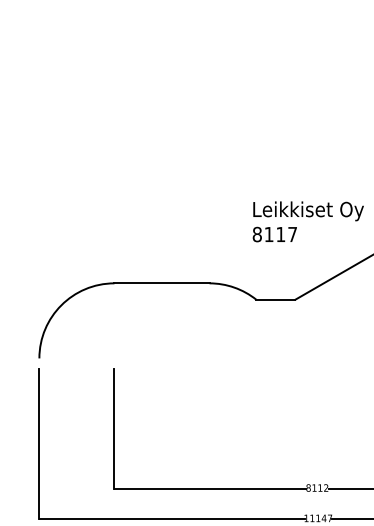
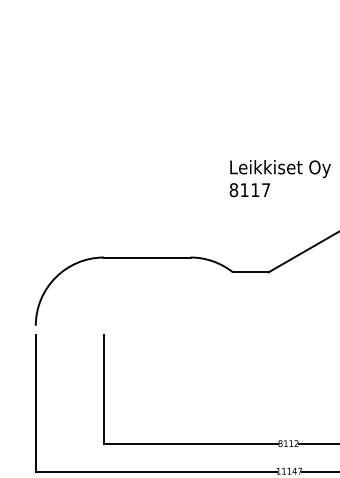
text: (307, 221) -> (279, 178), moved

